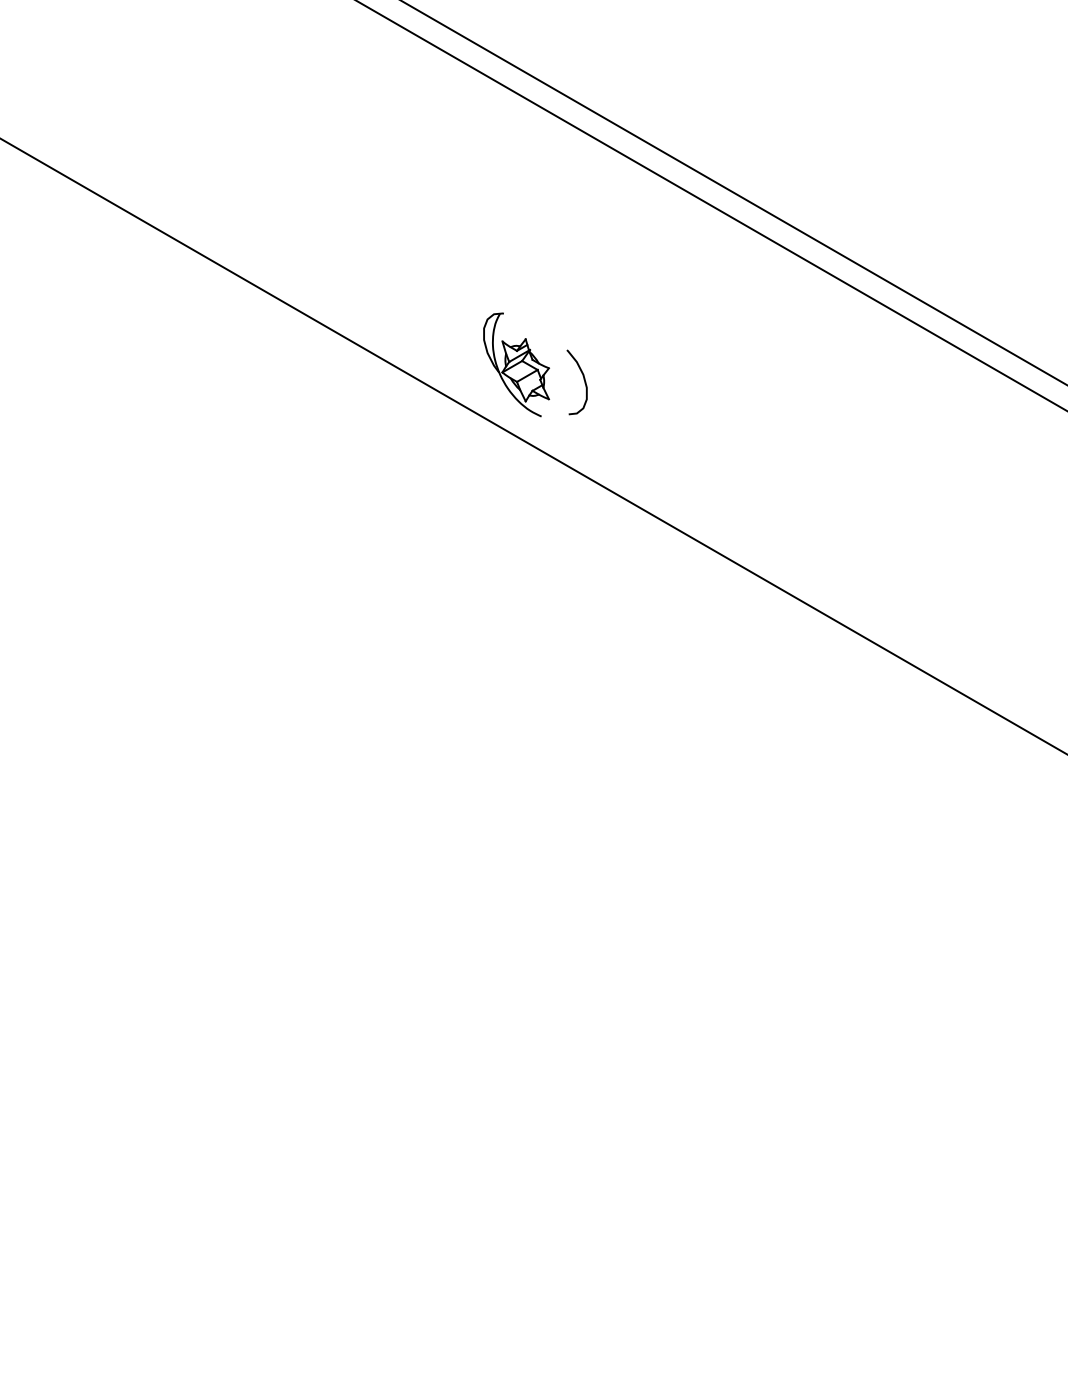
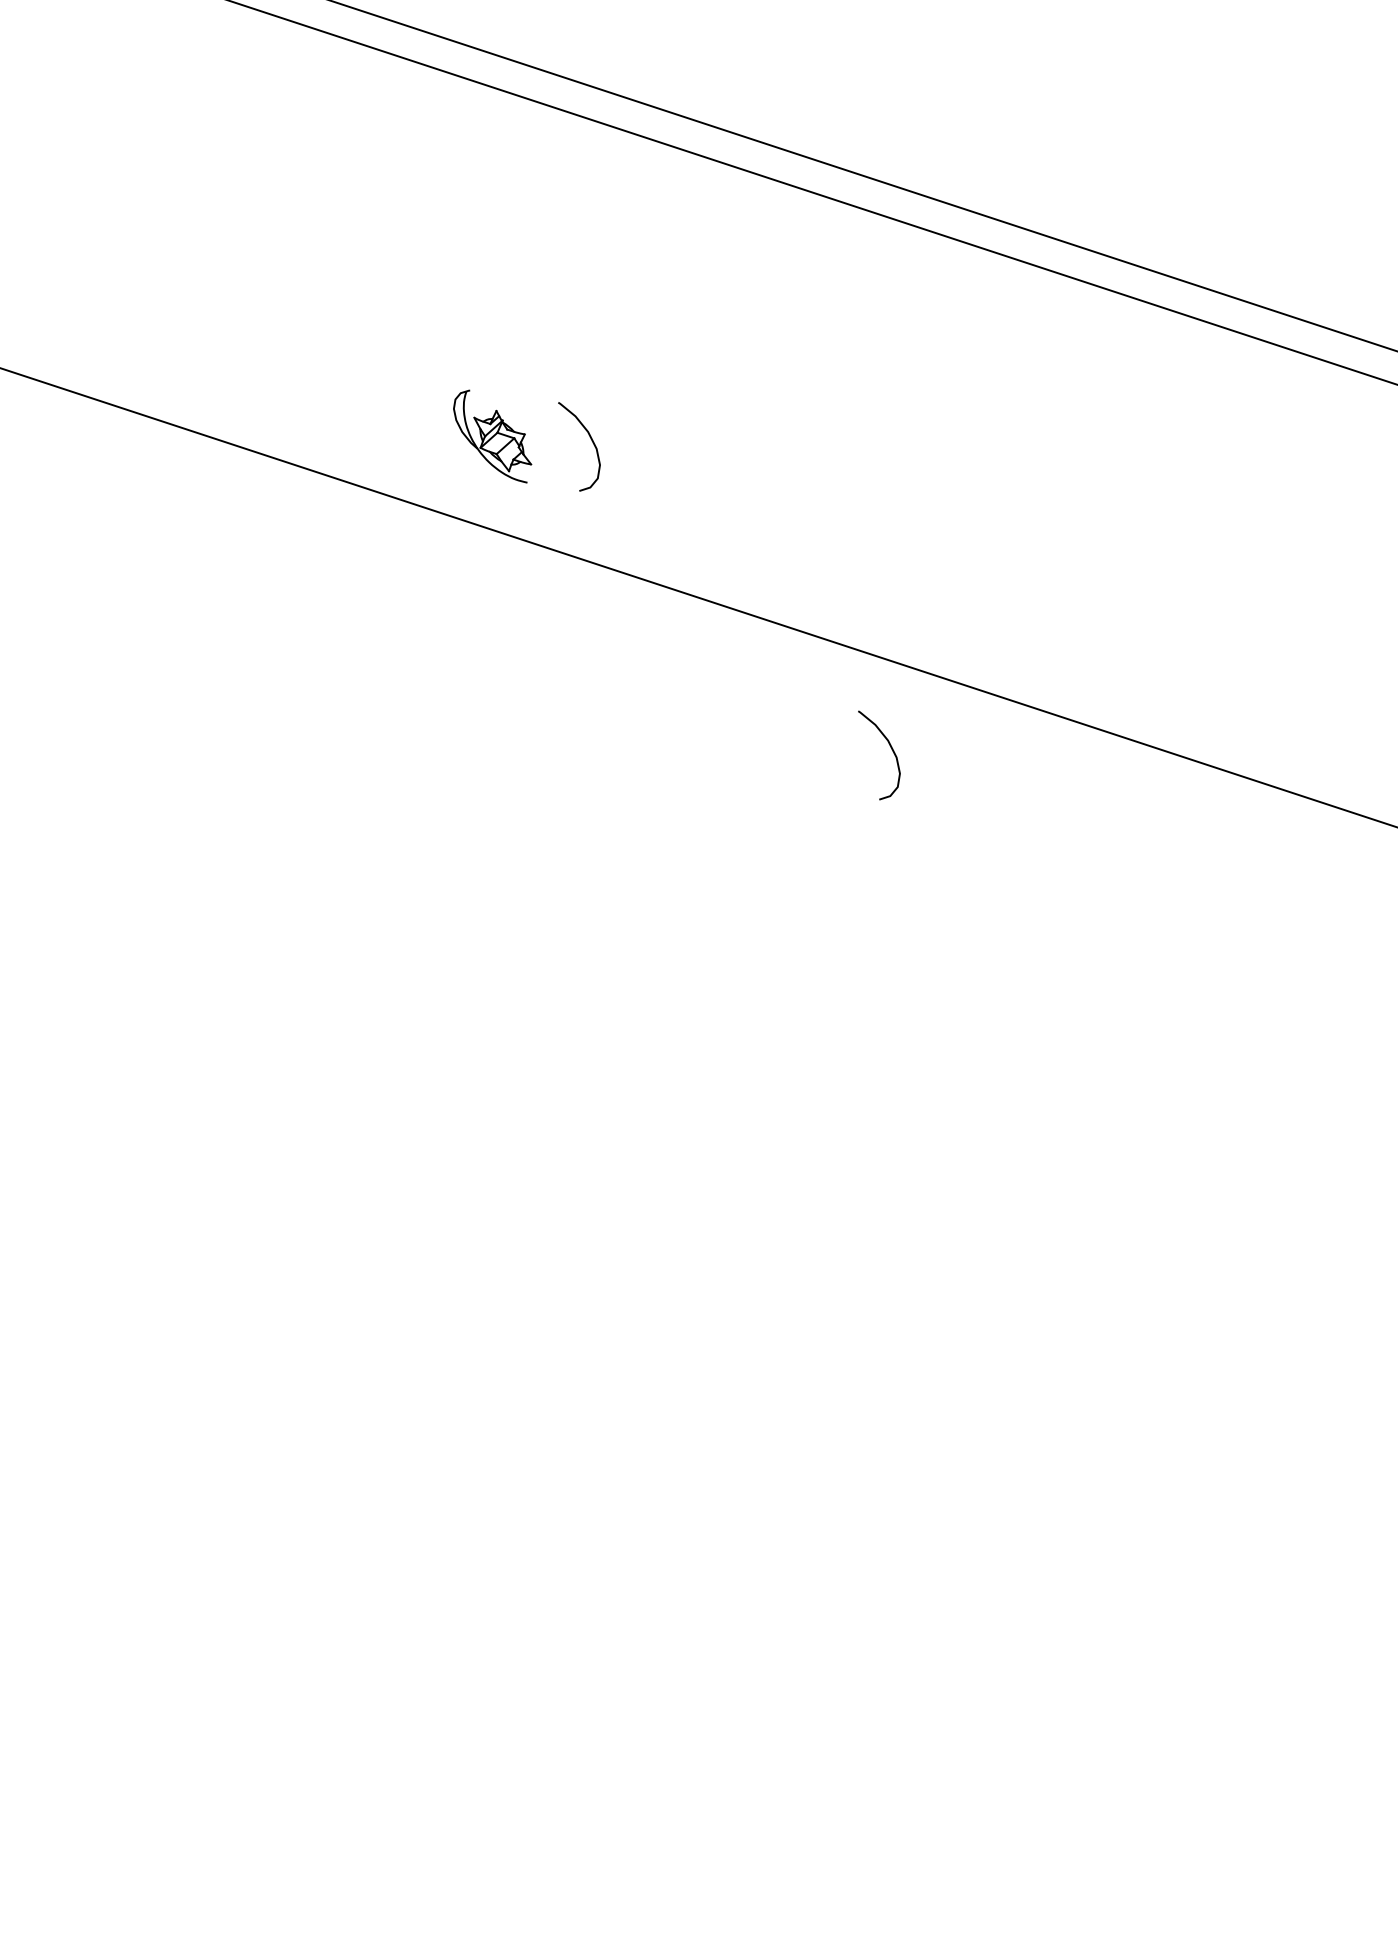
part: (516, 364) -> (492, 437), size x0.7
curve: (746, 636) -> (889, 747), added

